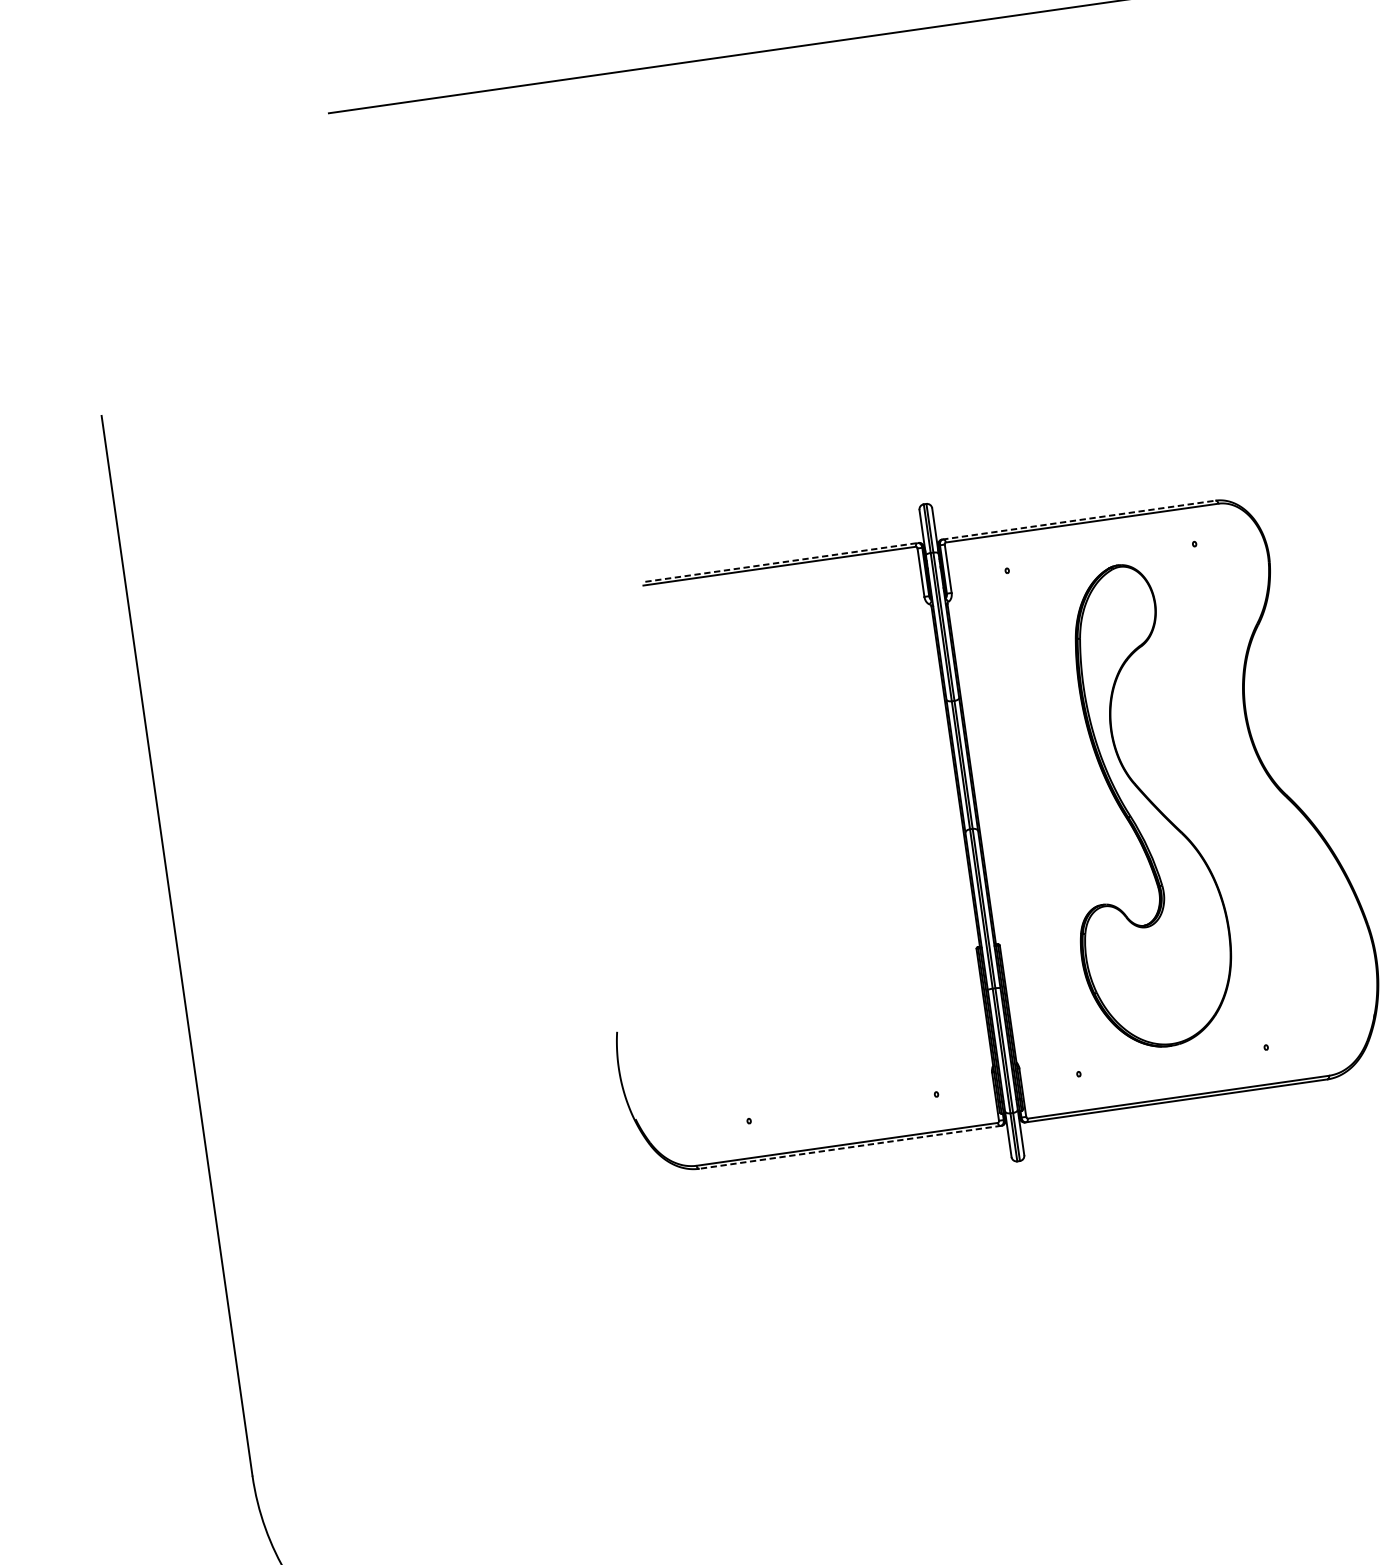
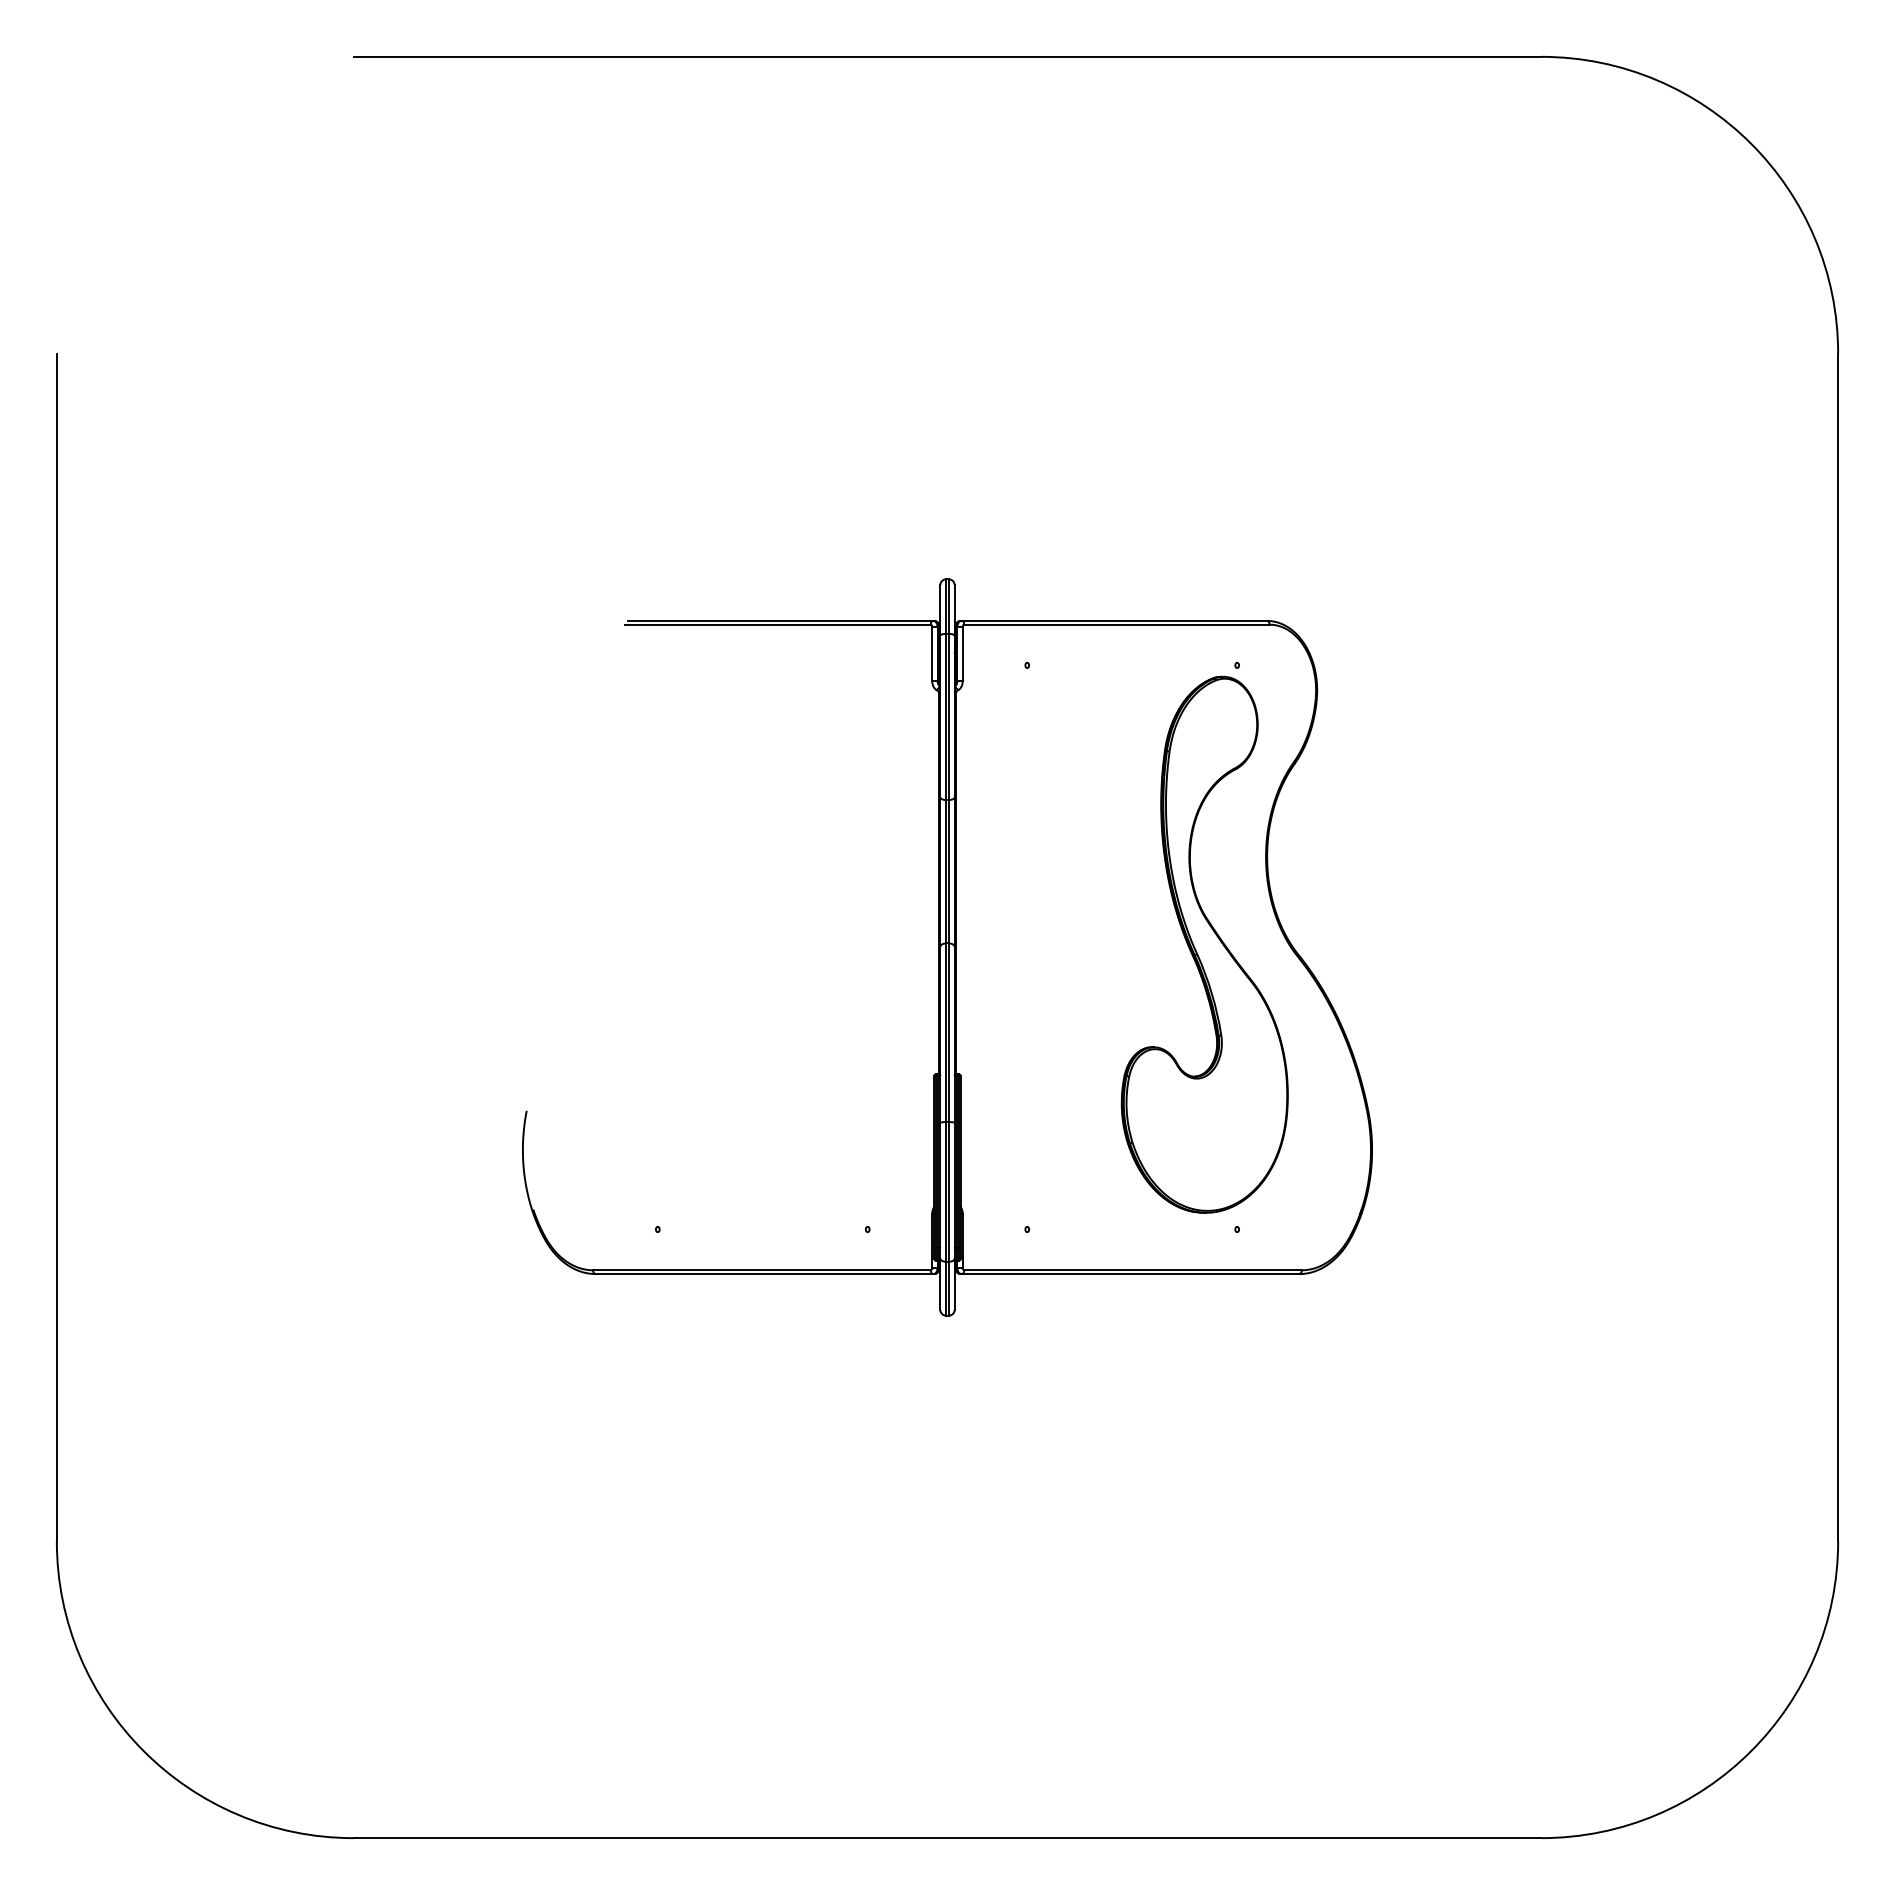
line: (1079, 519) -> (1114, 620), dashed -> solid
line: (782, 561) -> (781, 620), dashed -> solid
part: (1135, 806) -> (1204, 944), moved
line: (850, 1147) -> (764, 1274), dashed -> solid

